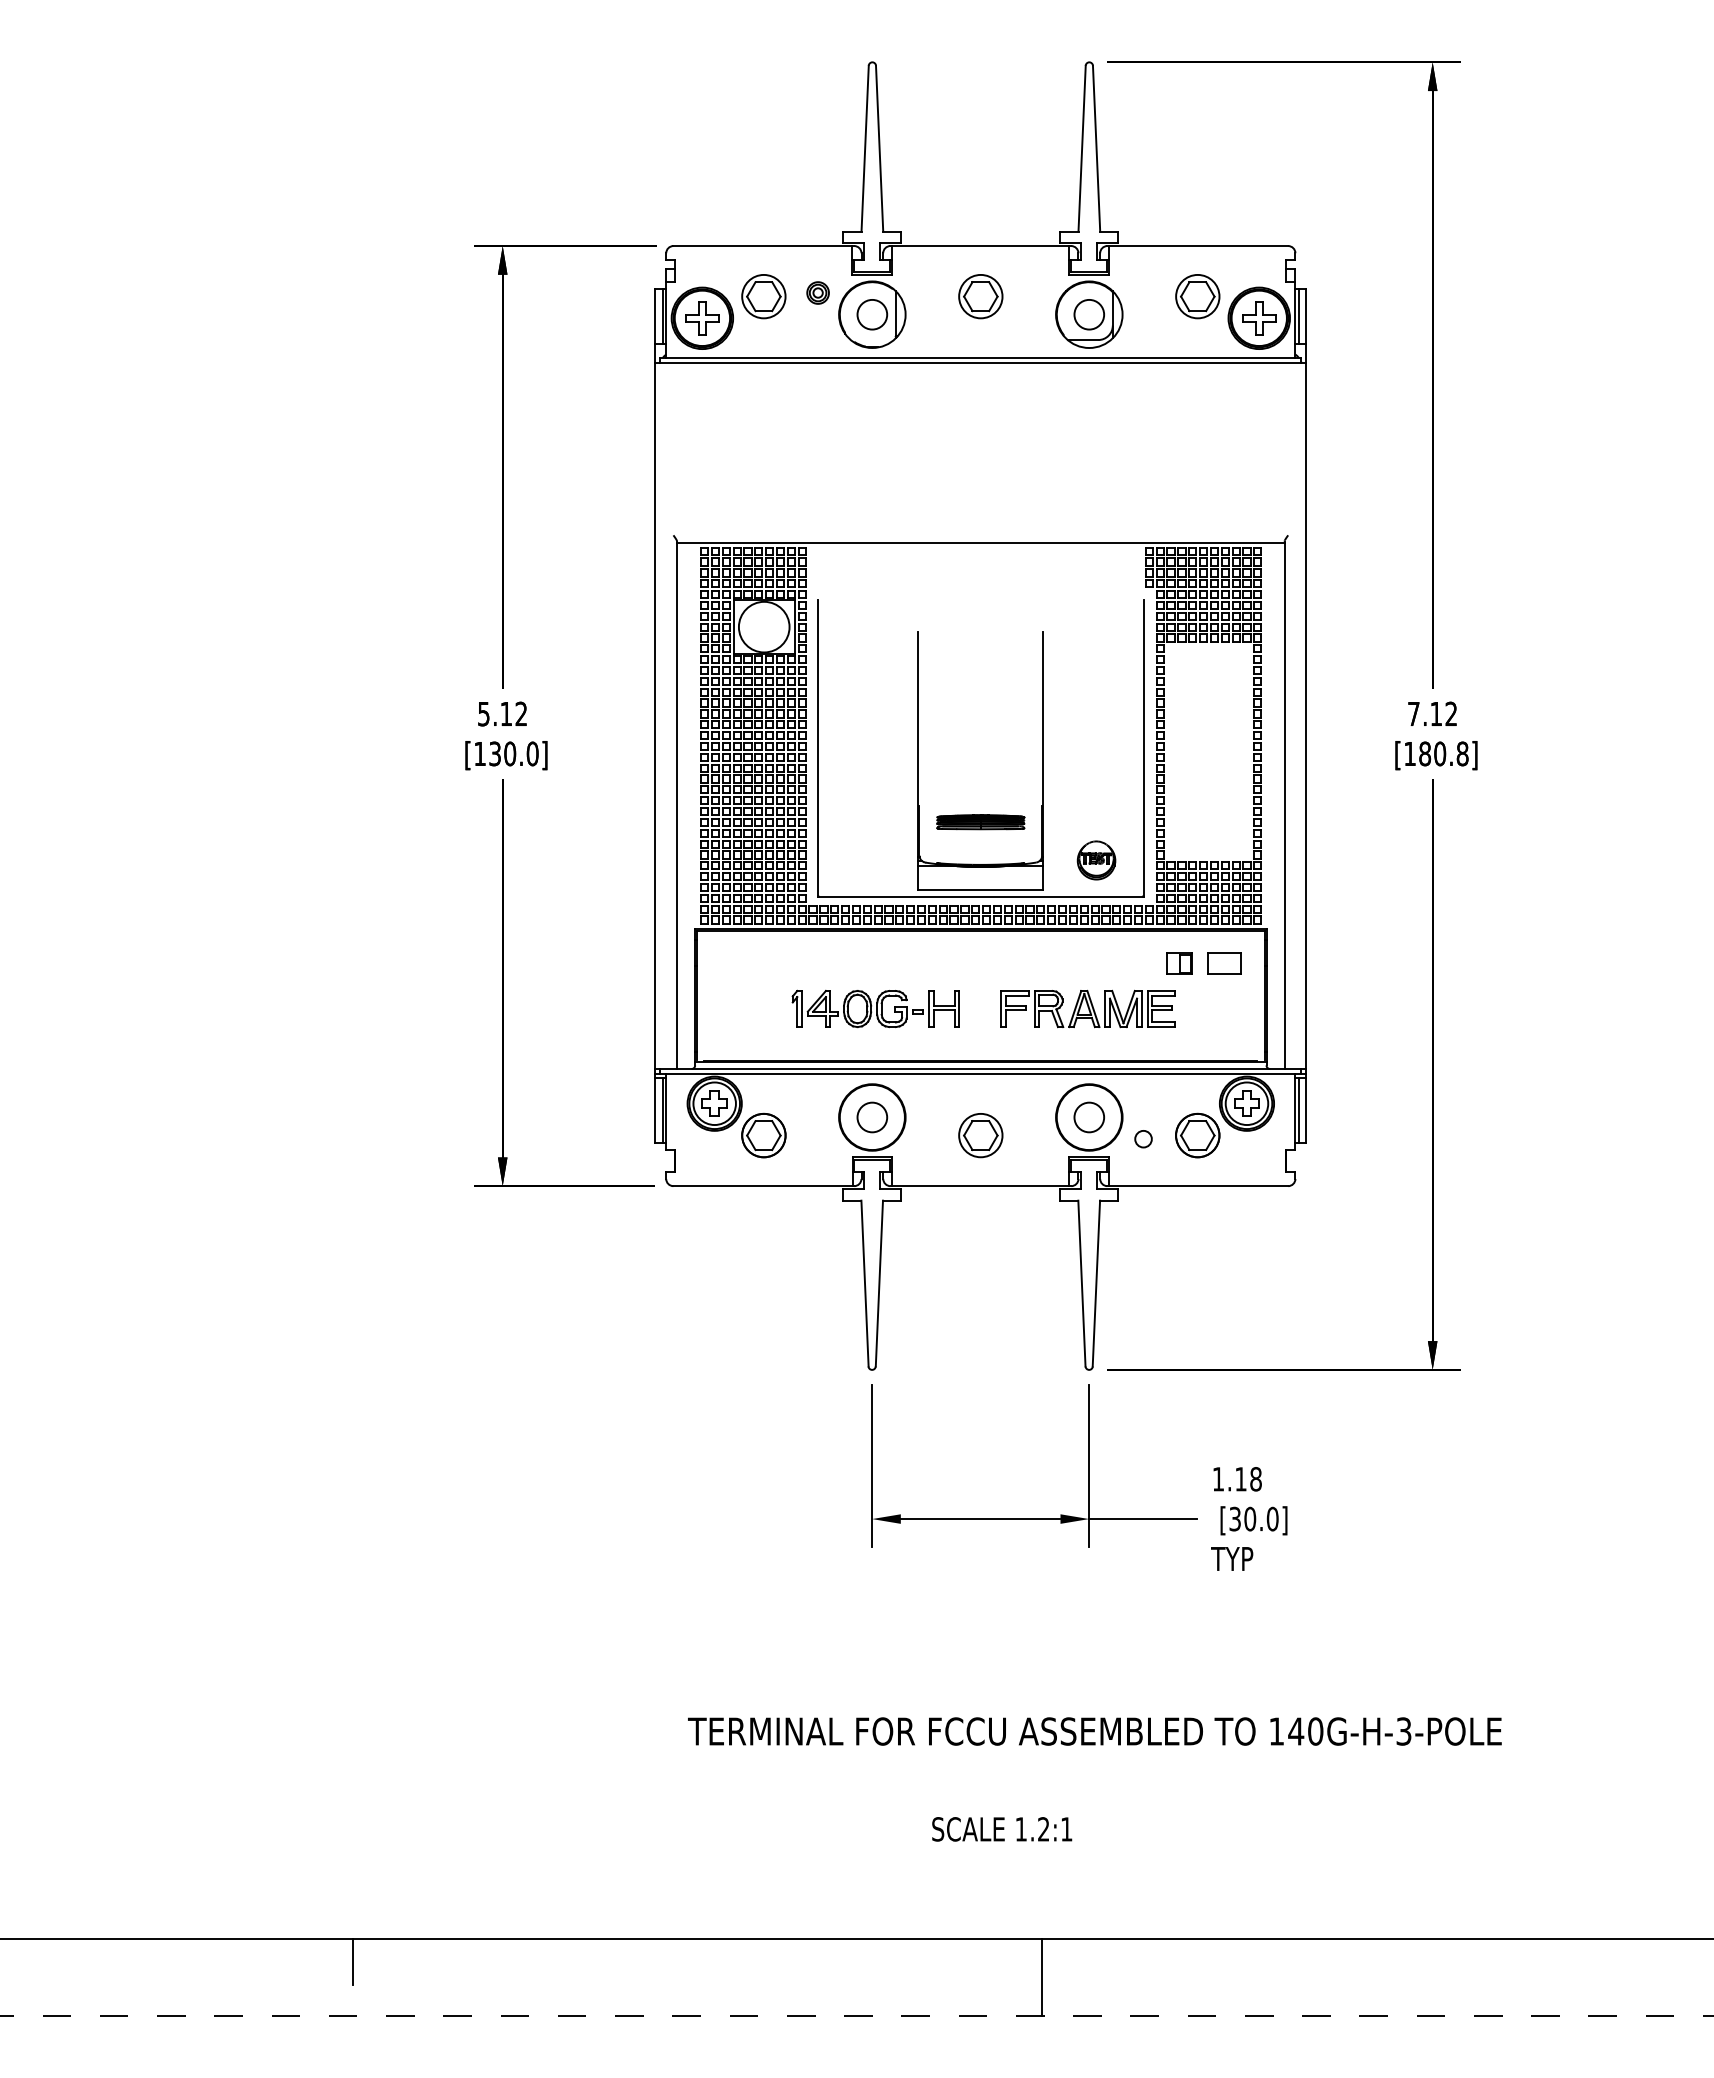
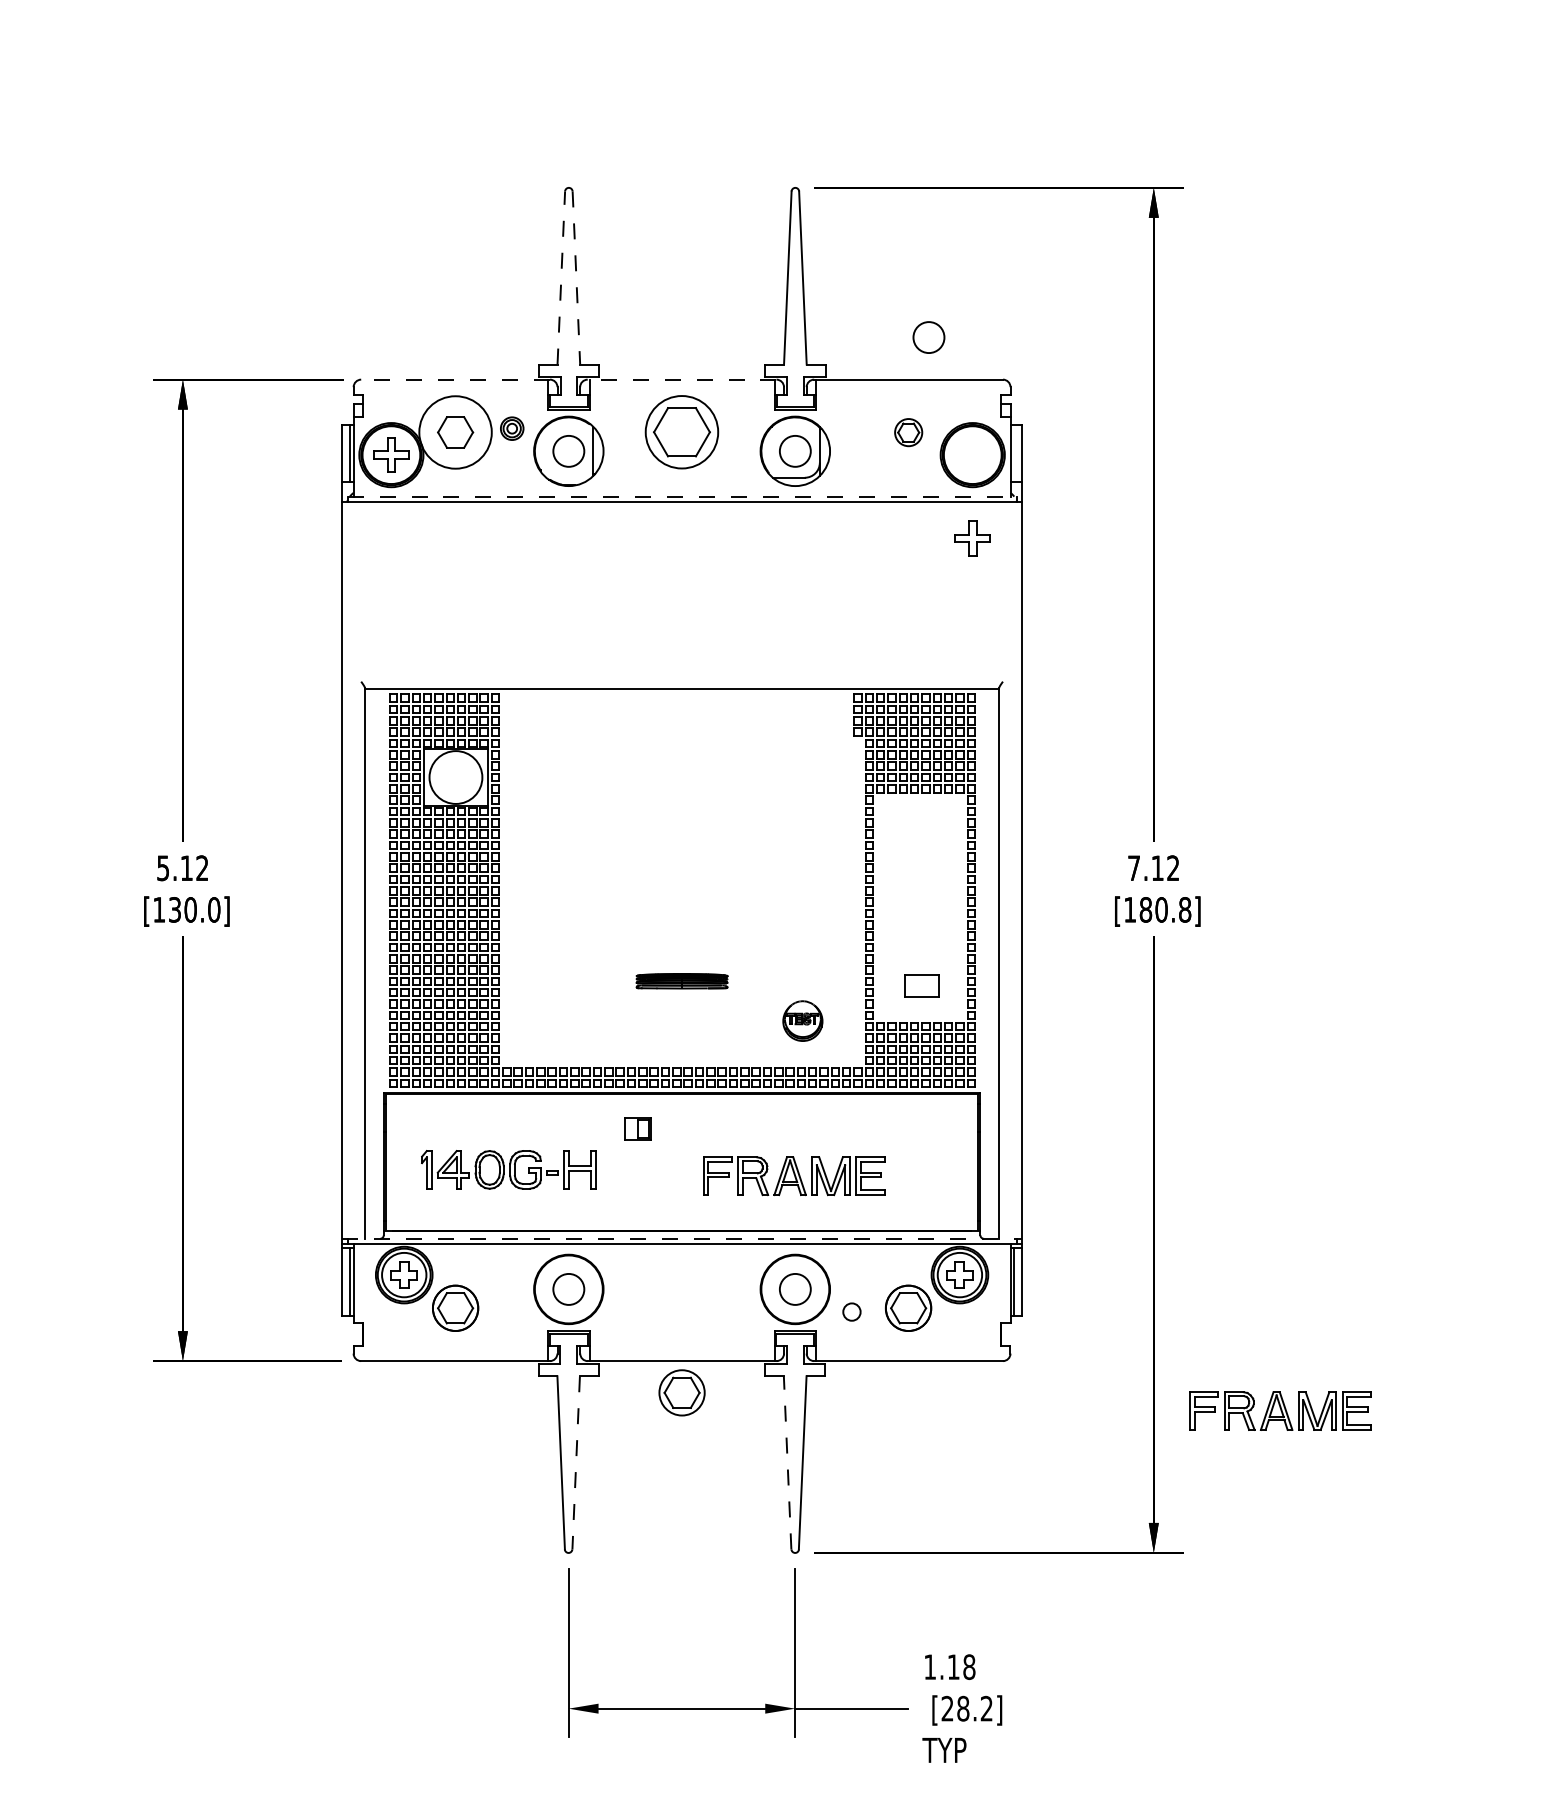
line: (865, 148) -> (561, 277), solid -> dashed
line: (879, 148) -> (576, 277), solid -> dashed
circle: (1216, 205) -> (928, 337), added
line: (763, 246) -> (455, 380), solid -> dashed
line: (980, 246) -> (681, 380), solid -> dashed
circle: (763, 296) -> (455, 432), size x1.6
part: (980, 296) -> (681, 432), size x1.6
part: (1197, 296) -> (908, 432), size x0.6
line: (1299, 316) -> (1014, 453), removed
part: (1259, 318) -> (973, 538), moved
line: (981, 358) -> (682, 497), solid -> dashed
part: (918, 748) -> (617, 904), removed
part: (1179, 963) -> (637, 1128), moved
part: (1224, 963) -> (921, 985), moved
part: (875, 1008) -> (508, 1169), moved
line: (981, 1069) -> (682, 1239), solid -> dashed
part: (980, 1135) -> (681, 1392), moved
part: (1553, 1233) -> (1279, 1410), added
line: (879, 1283) -> (576, 1462), solid -> dashed
line: (1081, 1283) -> (787, 1462), solid -> dashed
text: (1253, 1518) -> (966, 1708), [30.0] -> [28.2]

